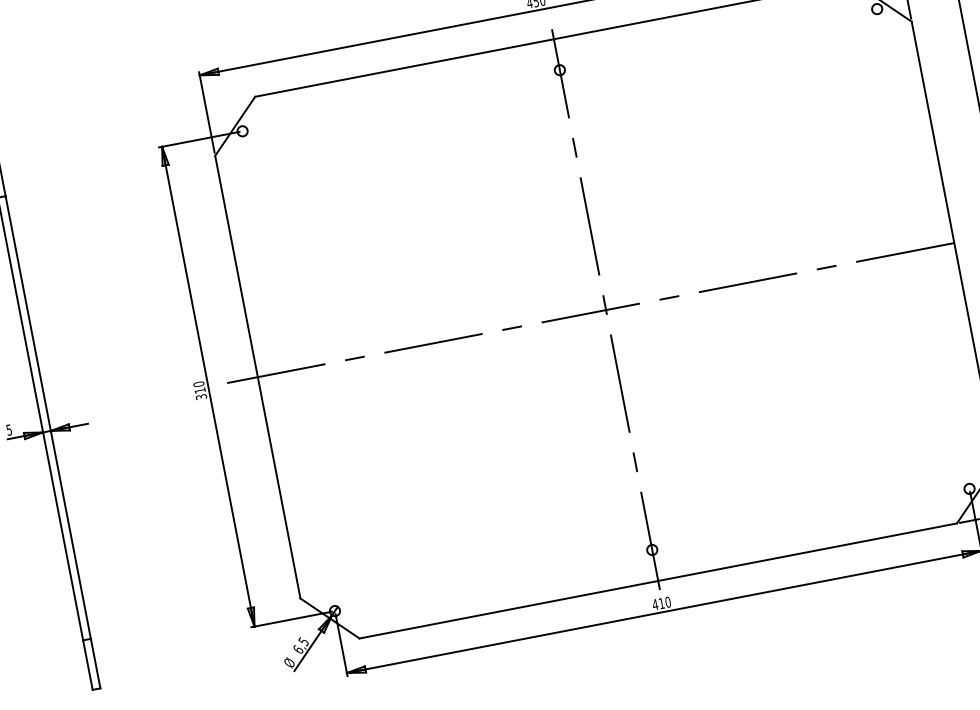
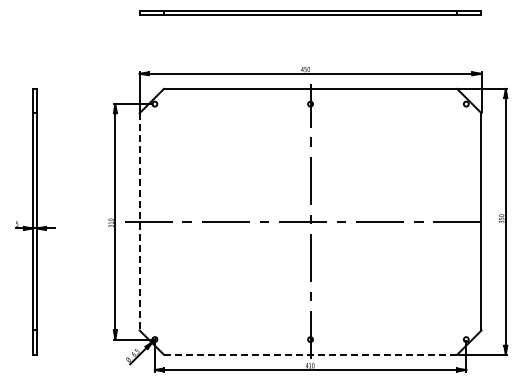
line: (257, 376) -> (139, 221), solid -> dashed
line: (657, 580) -> (310, 354), solid -> dashed

